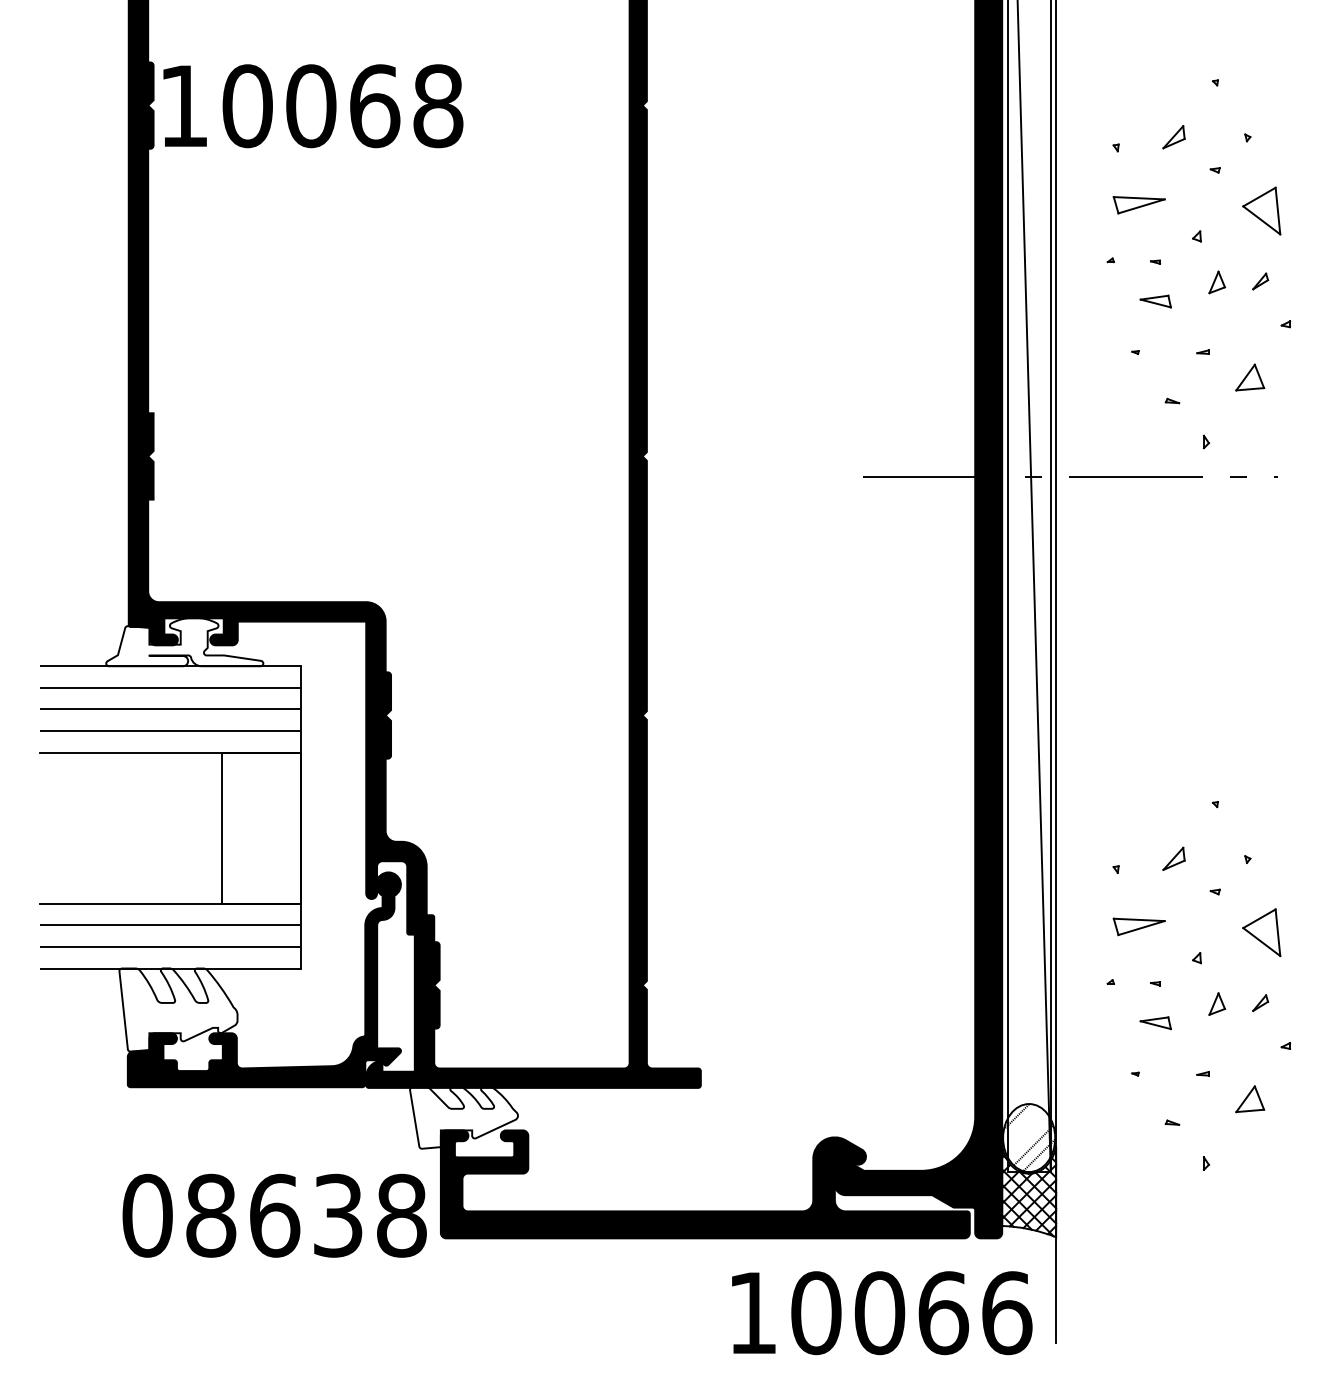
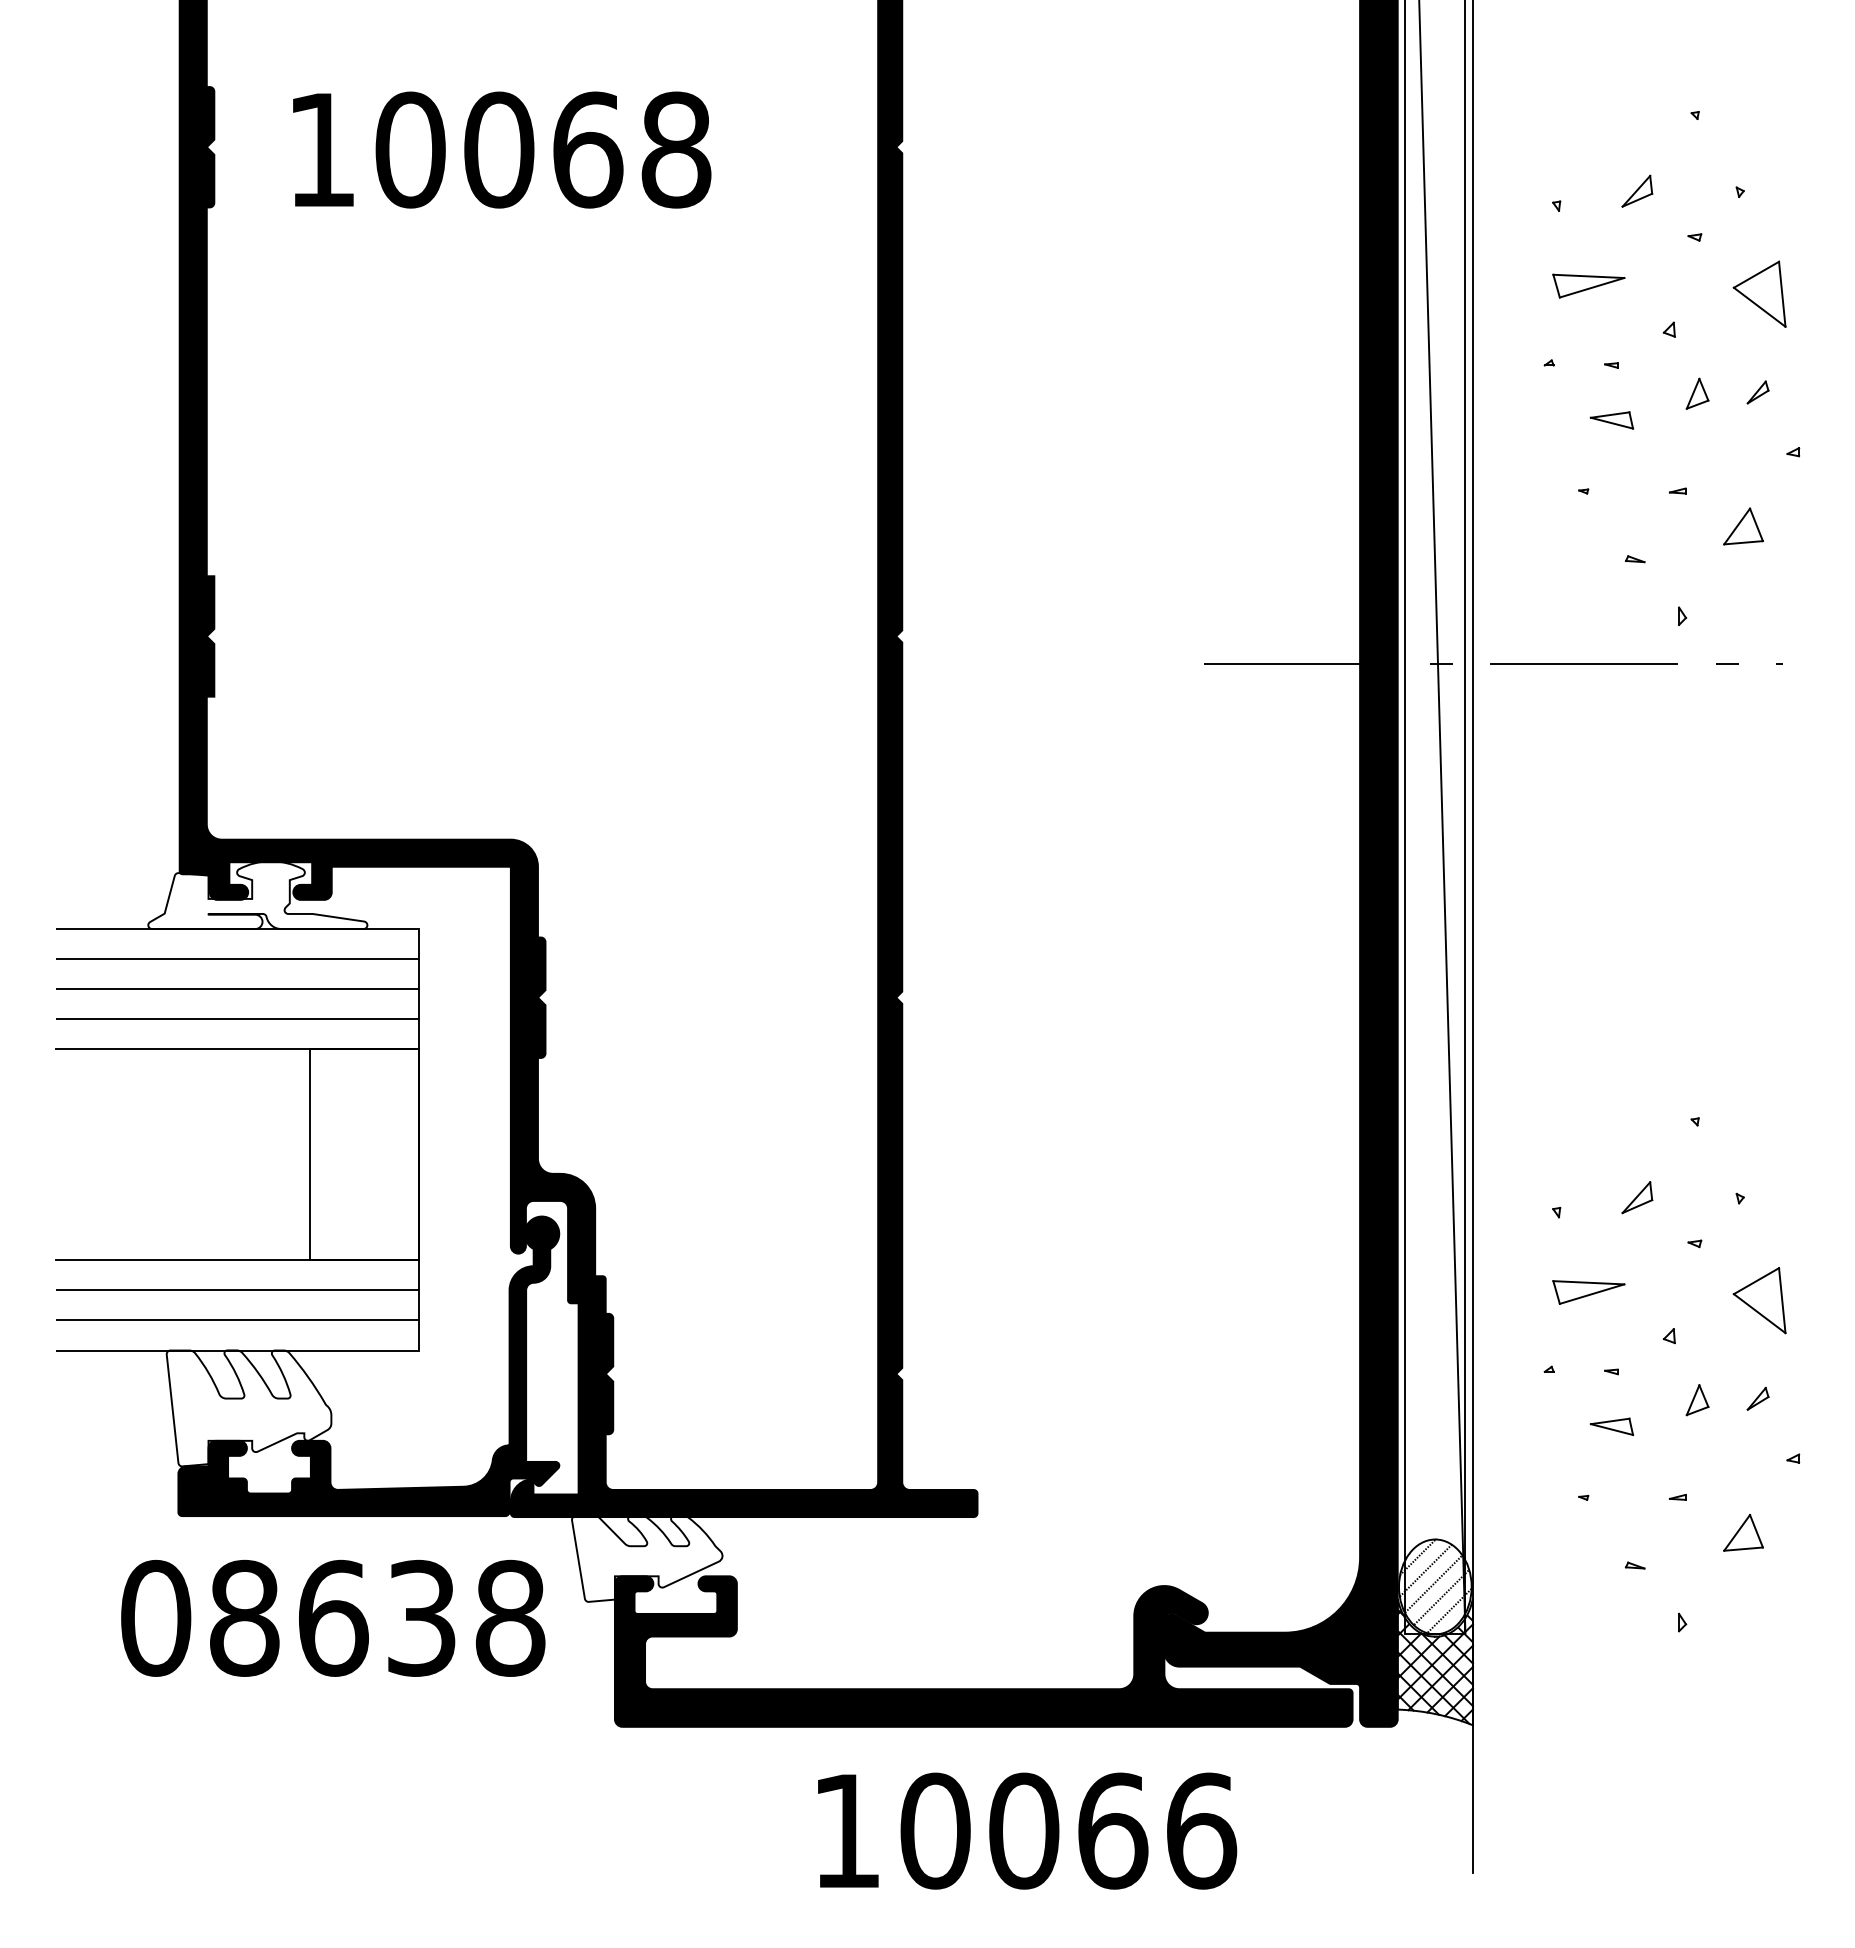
text: (313, 105) -> (502, 149), moved
line: (1022, 1126) -> (1425, 1570), added
line: (1027, 1135) -> (1433, 1583), added
text: (274, 1215) -> (333, 1617), moved
text: (882, 1312) -> (1027, 1830), moved

